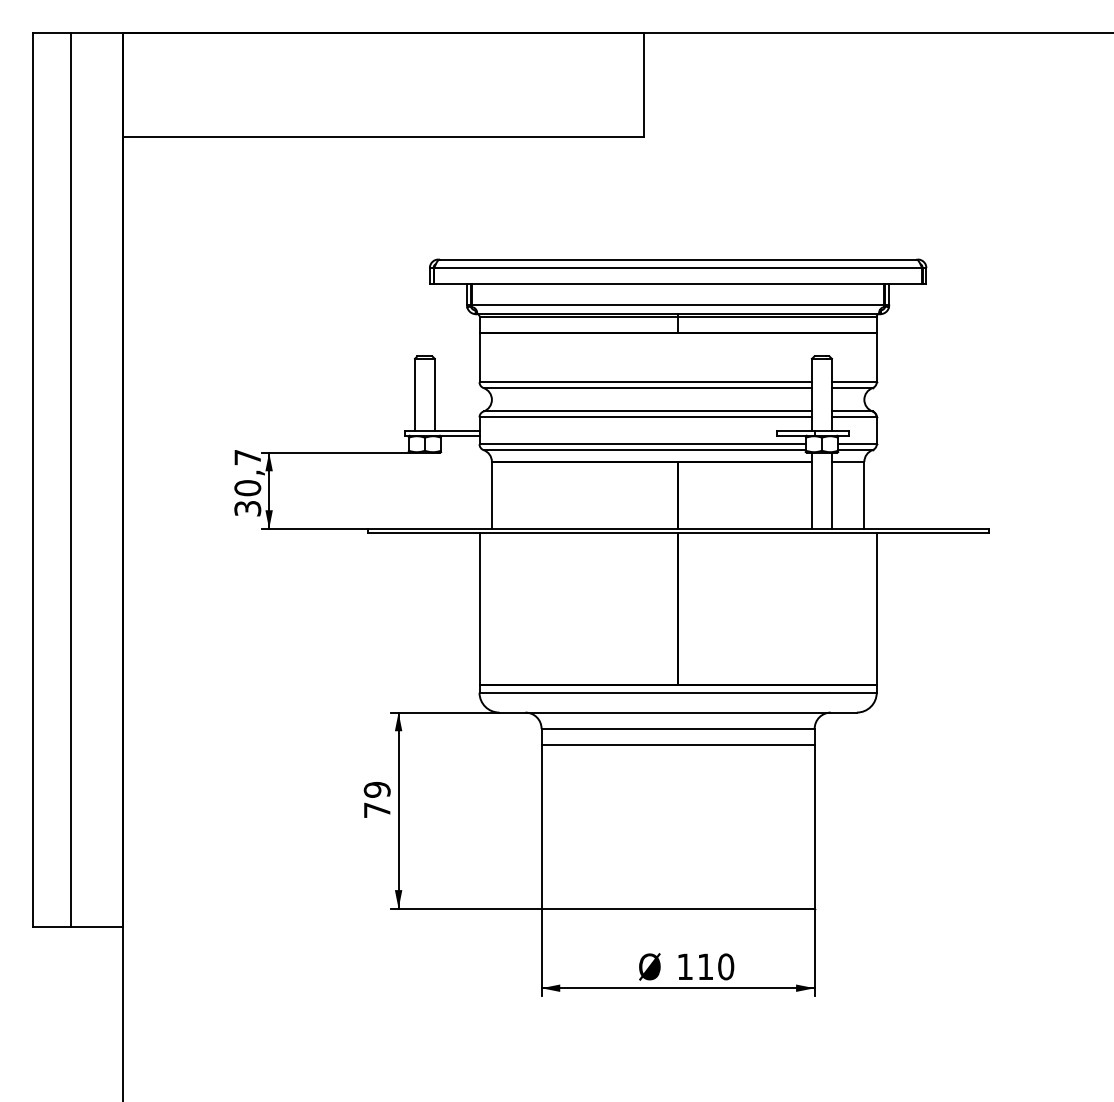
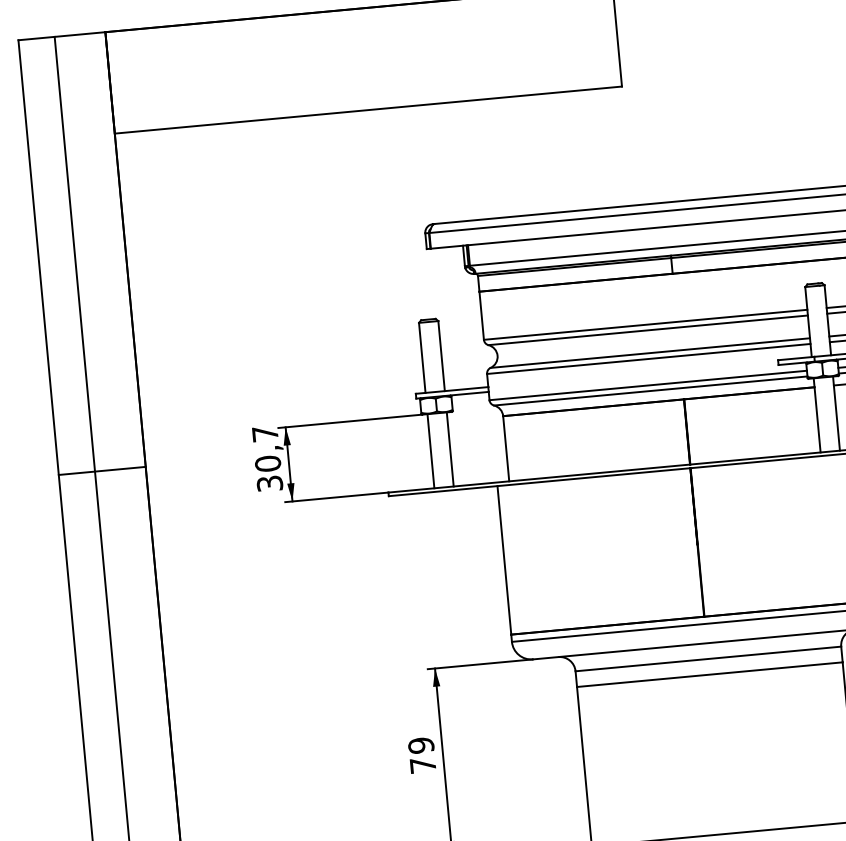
line: (77, 479) -> (101, 470), added
line: (414, 490) -> (430, 451), added
line: (434, 490) -> (449, 449), added

